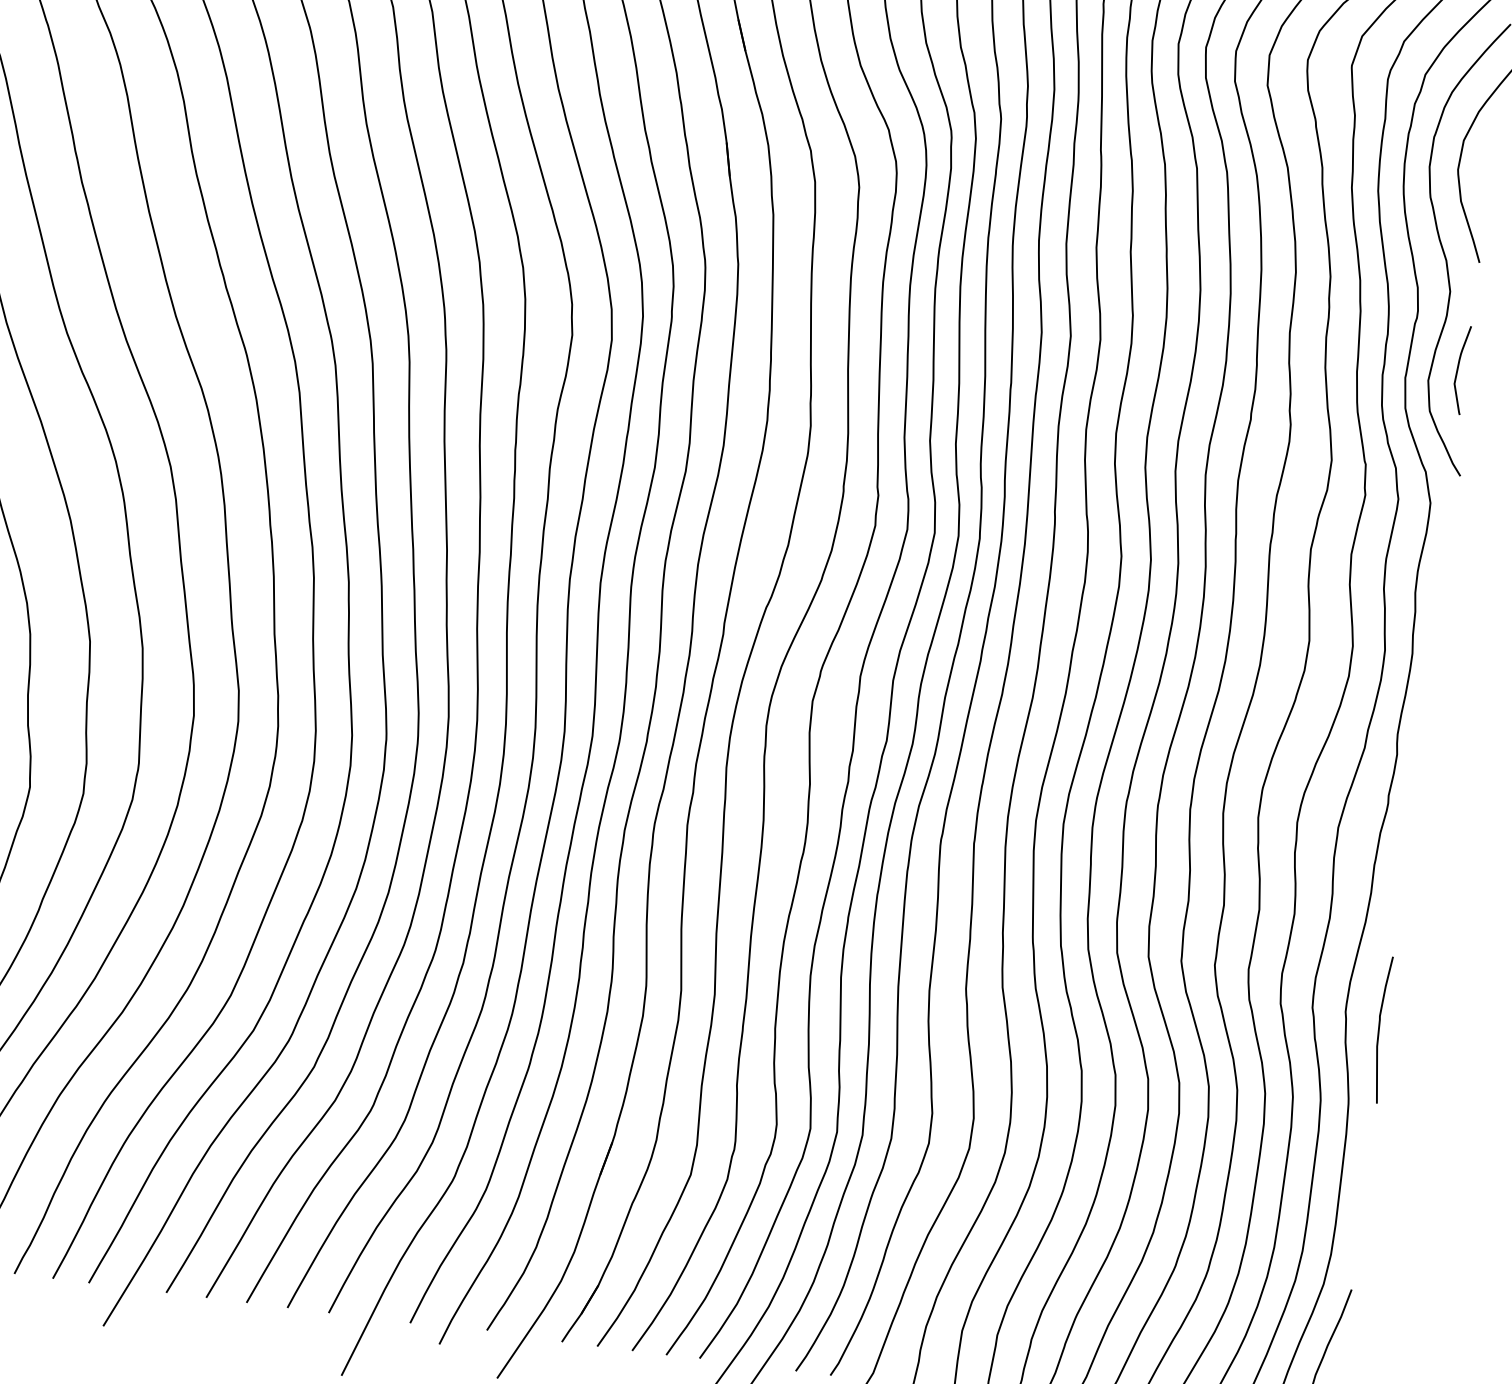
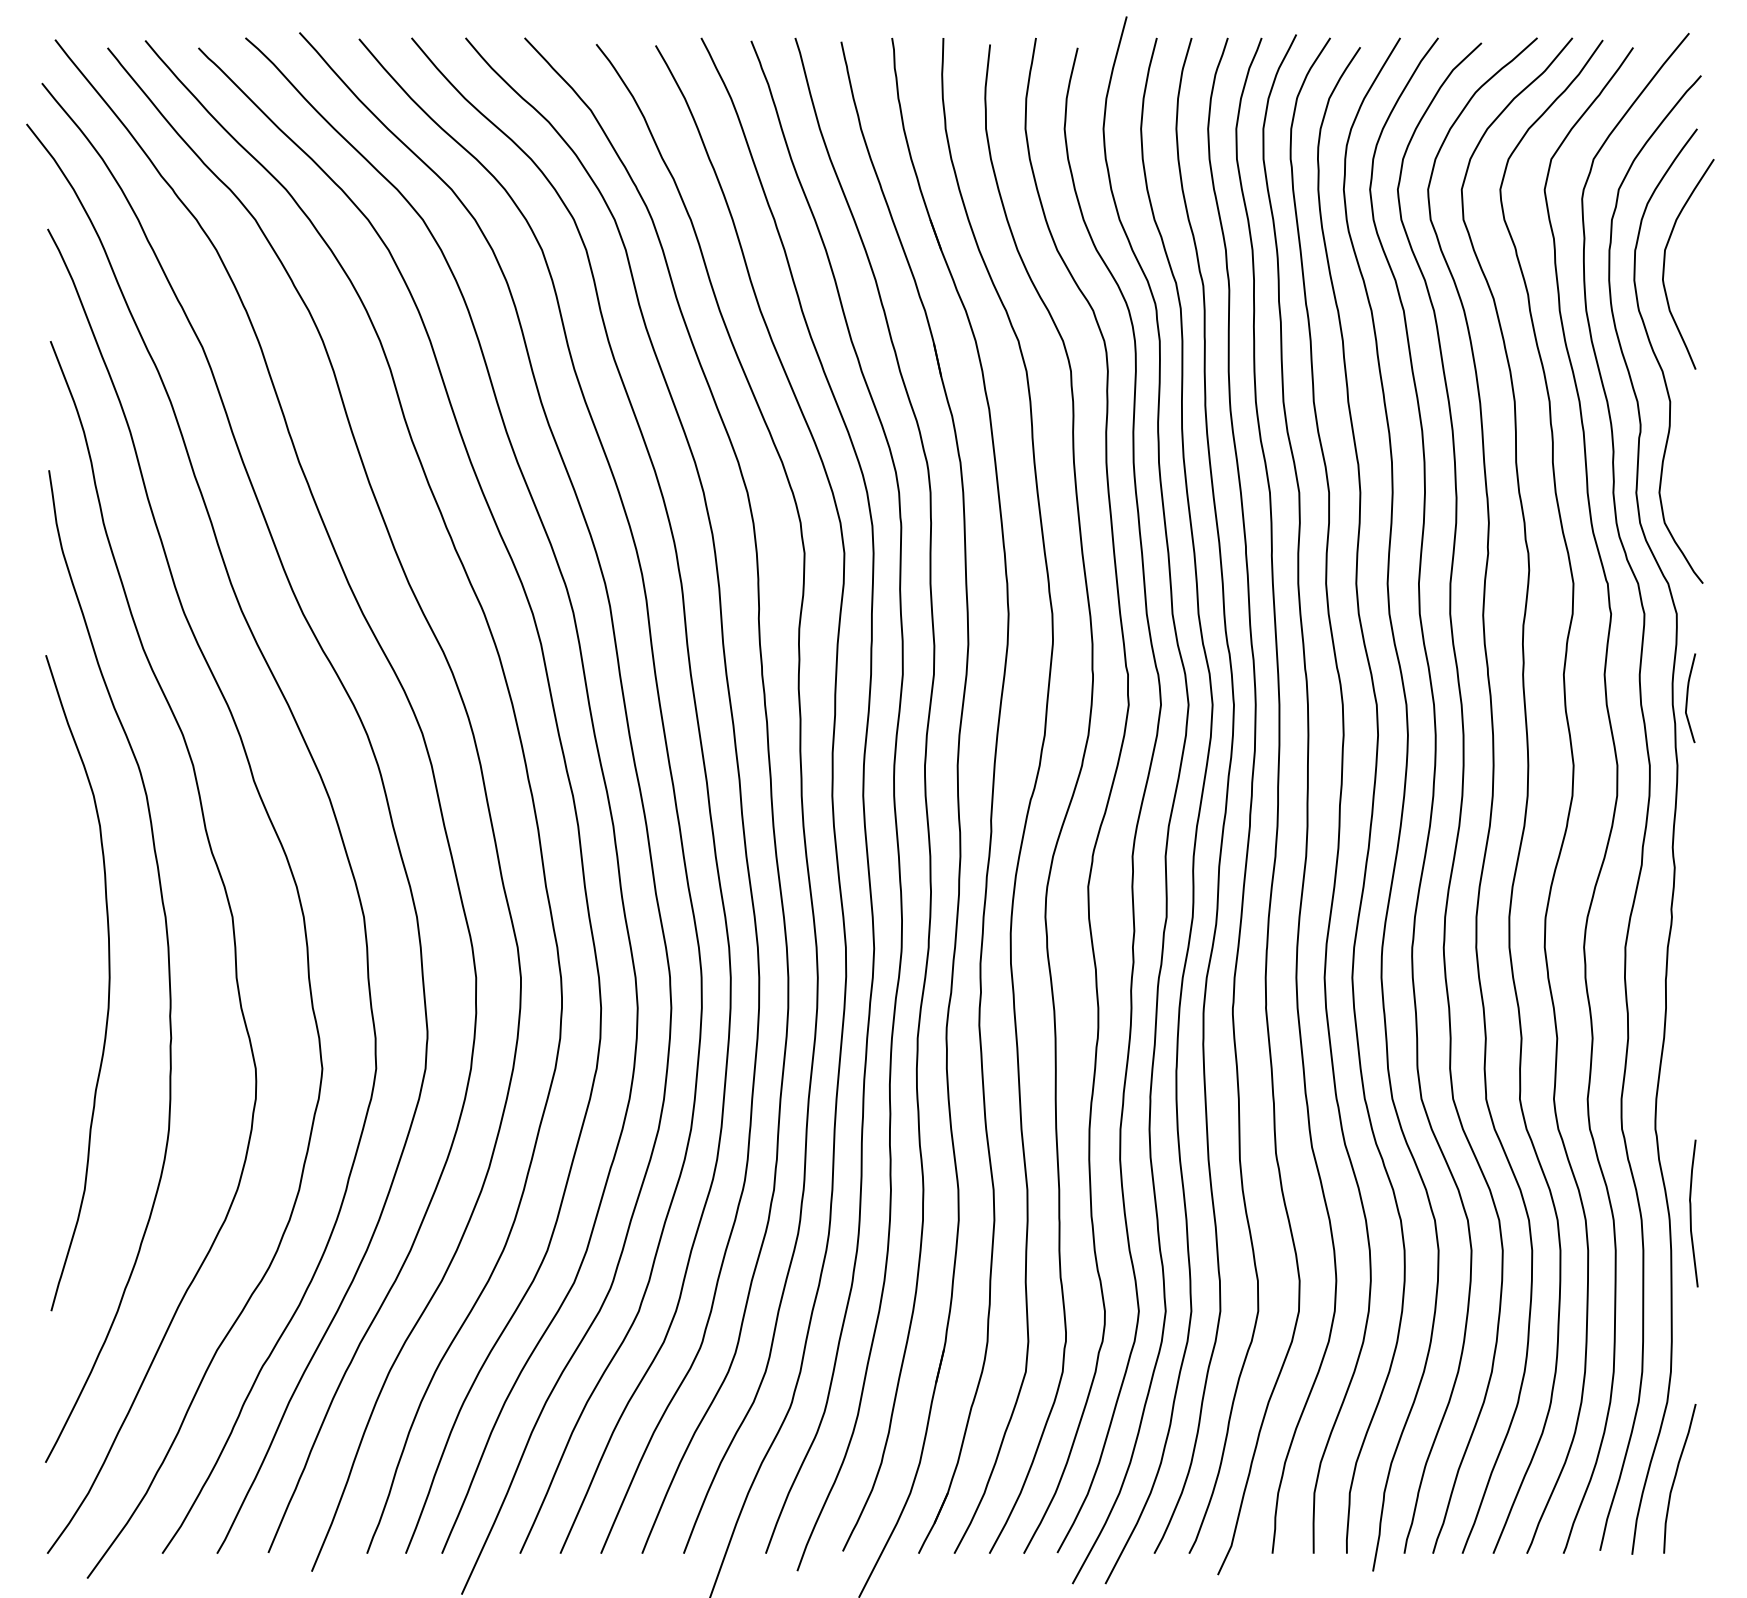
curve: (1459, 368) -> (1688, 696), moved
curve: (1379, 1029) -> (1691, 1213), moved

